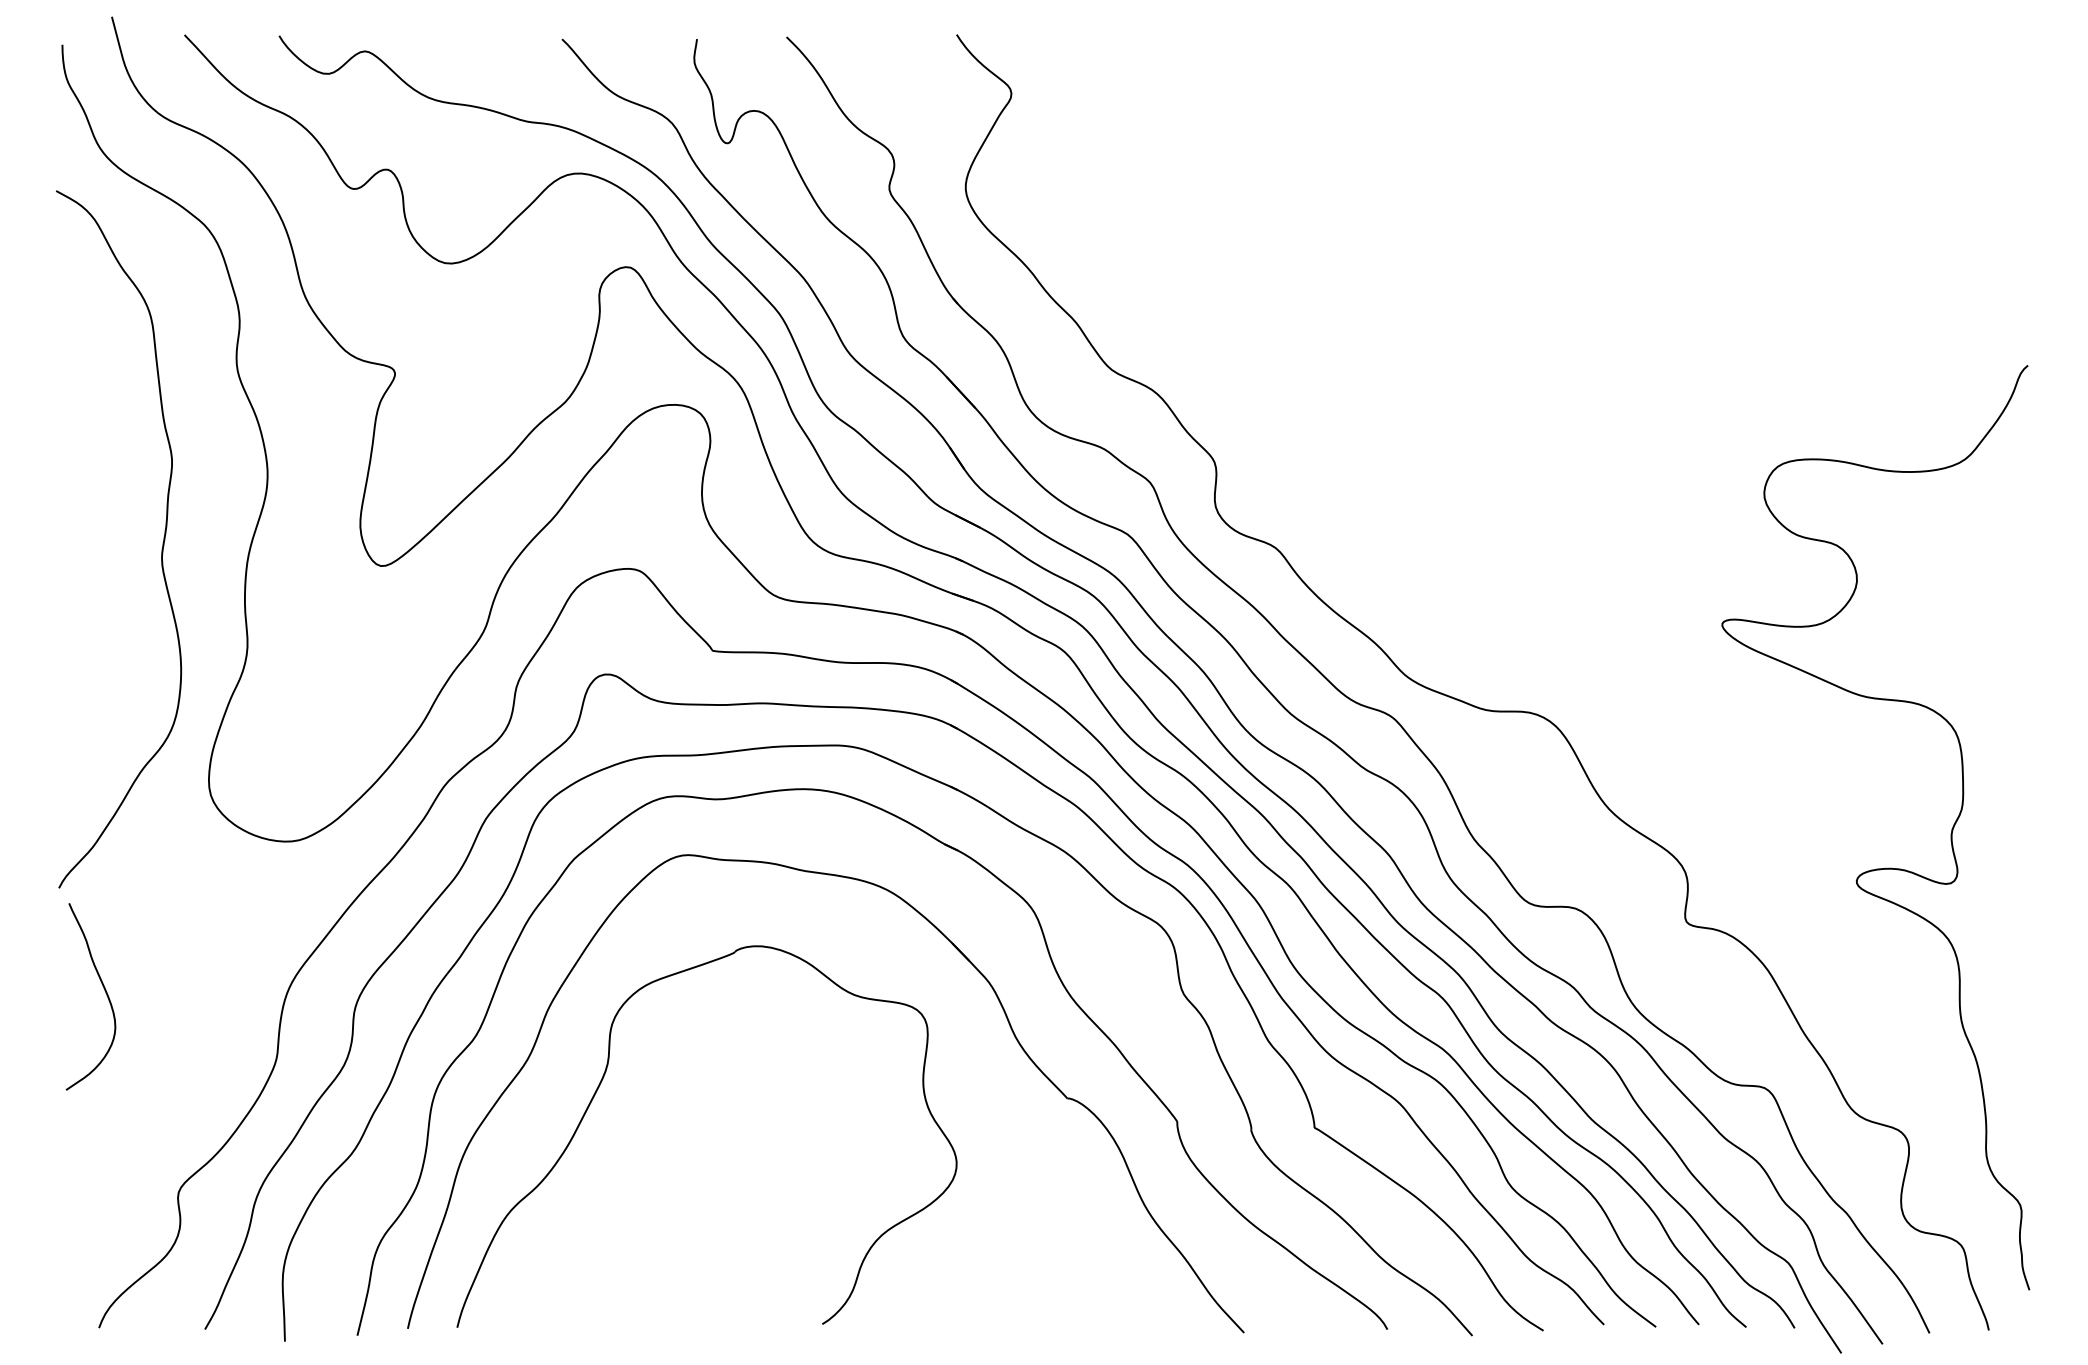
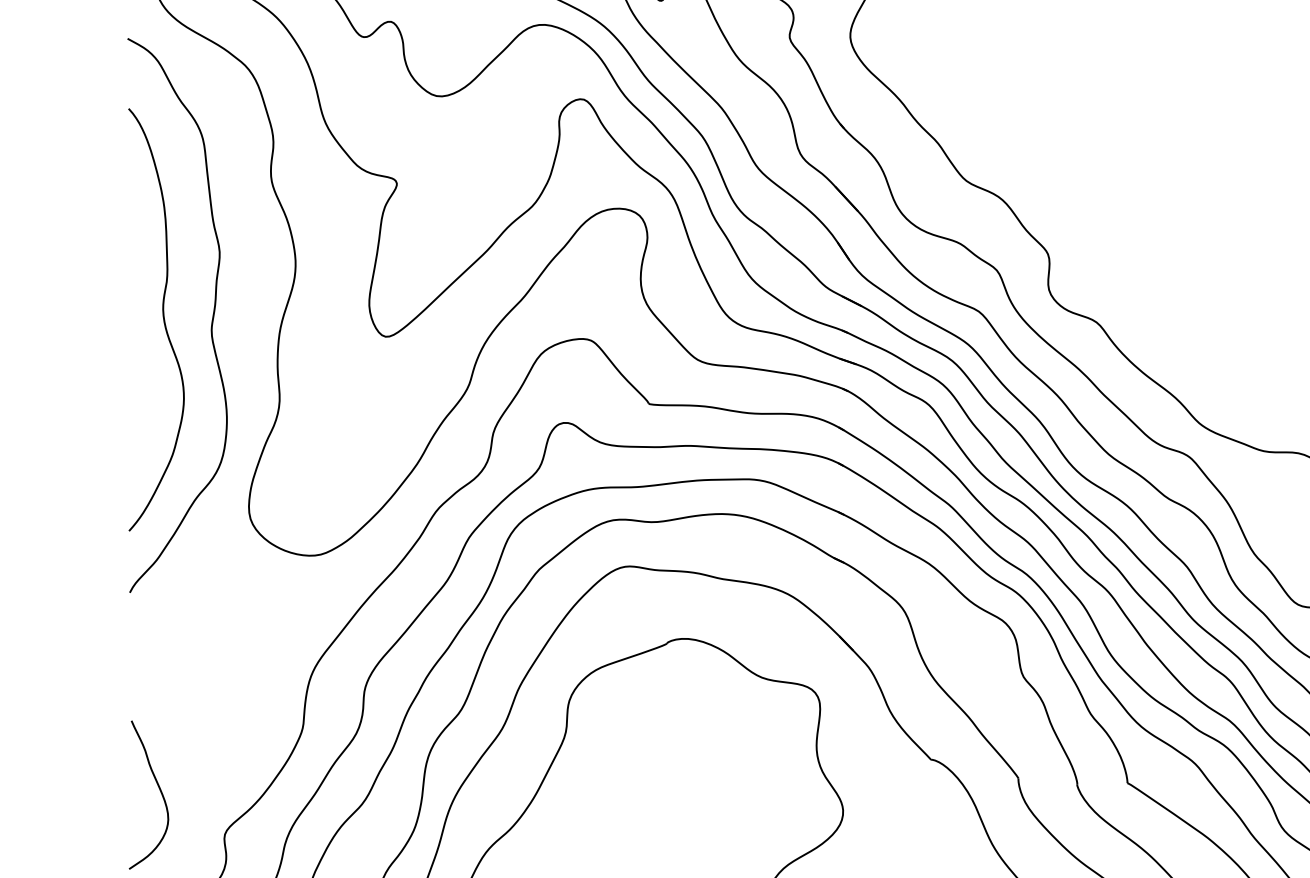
curve: (100, 541) -> (162, 317), added
curve: (104, 990) -> (159, 790), moved

